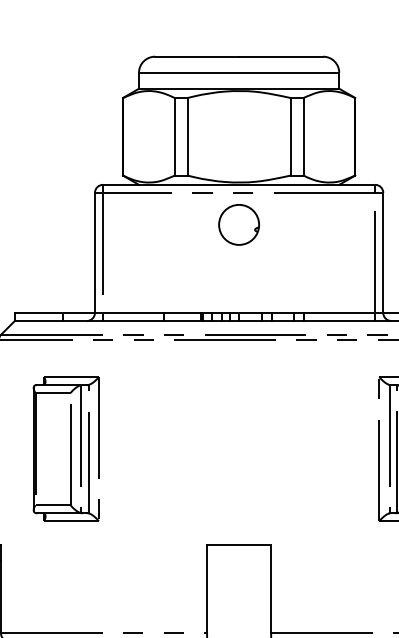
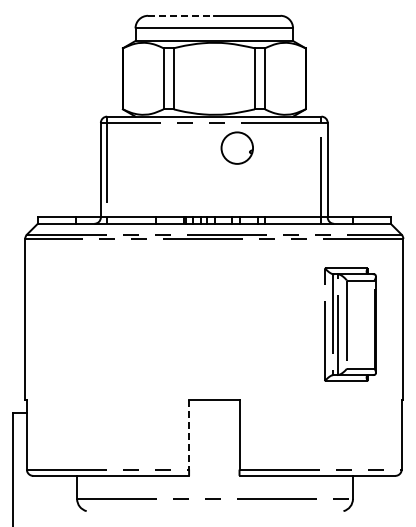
line: (197, 56) -> (181, 15), solid -> dashed
part: (238, 224) -> (236, 147), moved
part: (65, 448) -> (77, 324), removed
line: (207, 588) -> (189, 434), solid -> dashed

